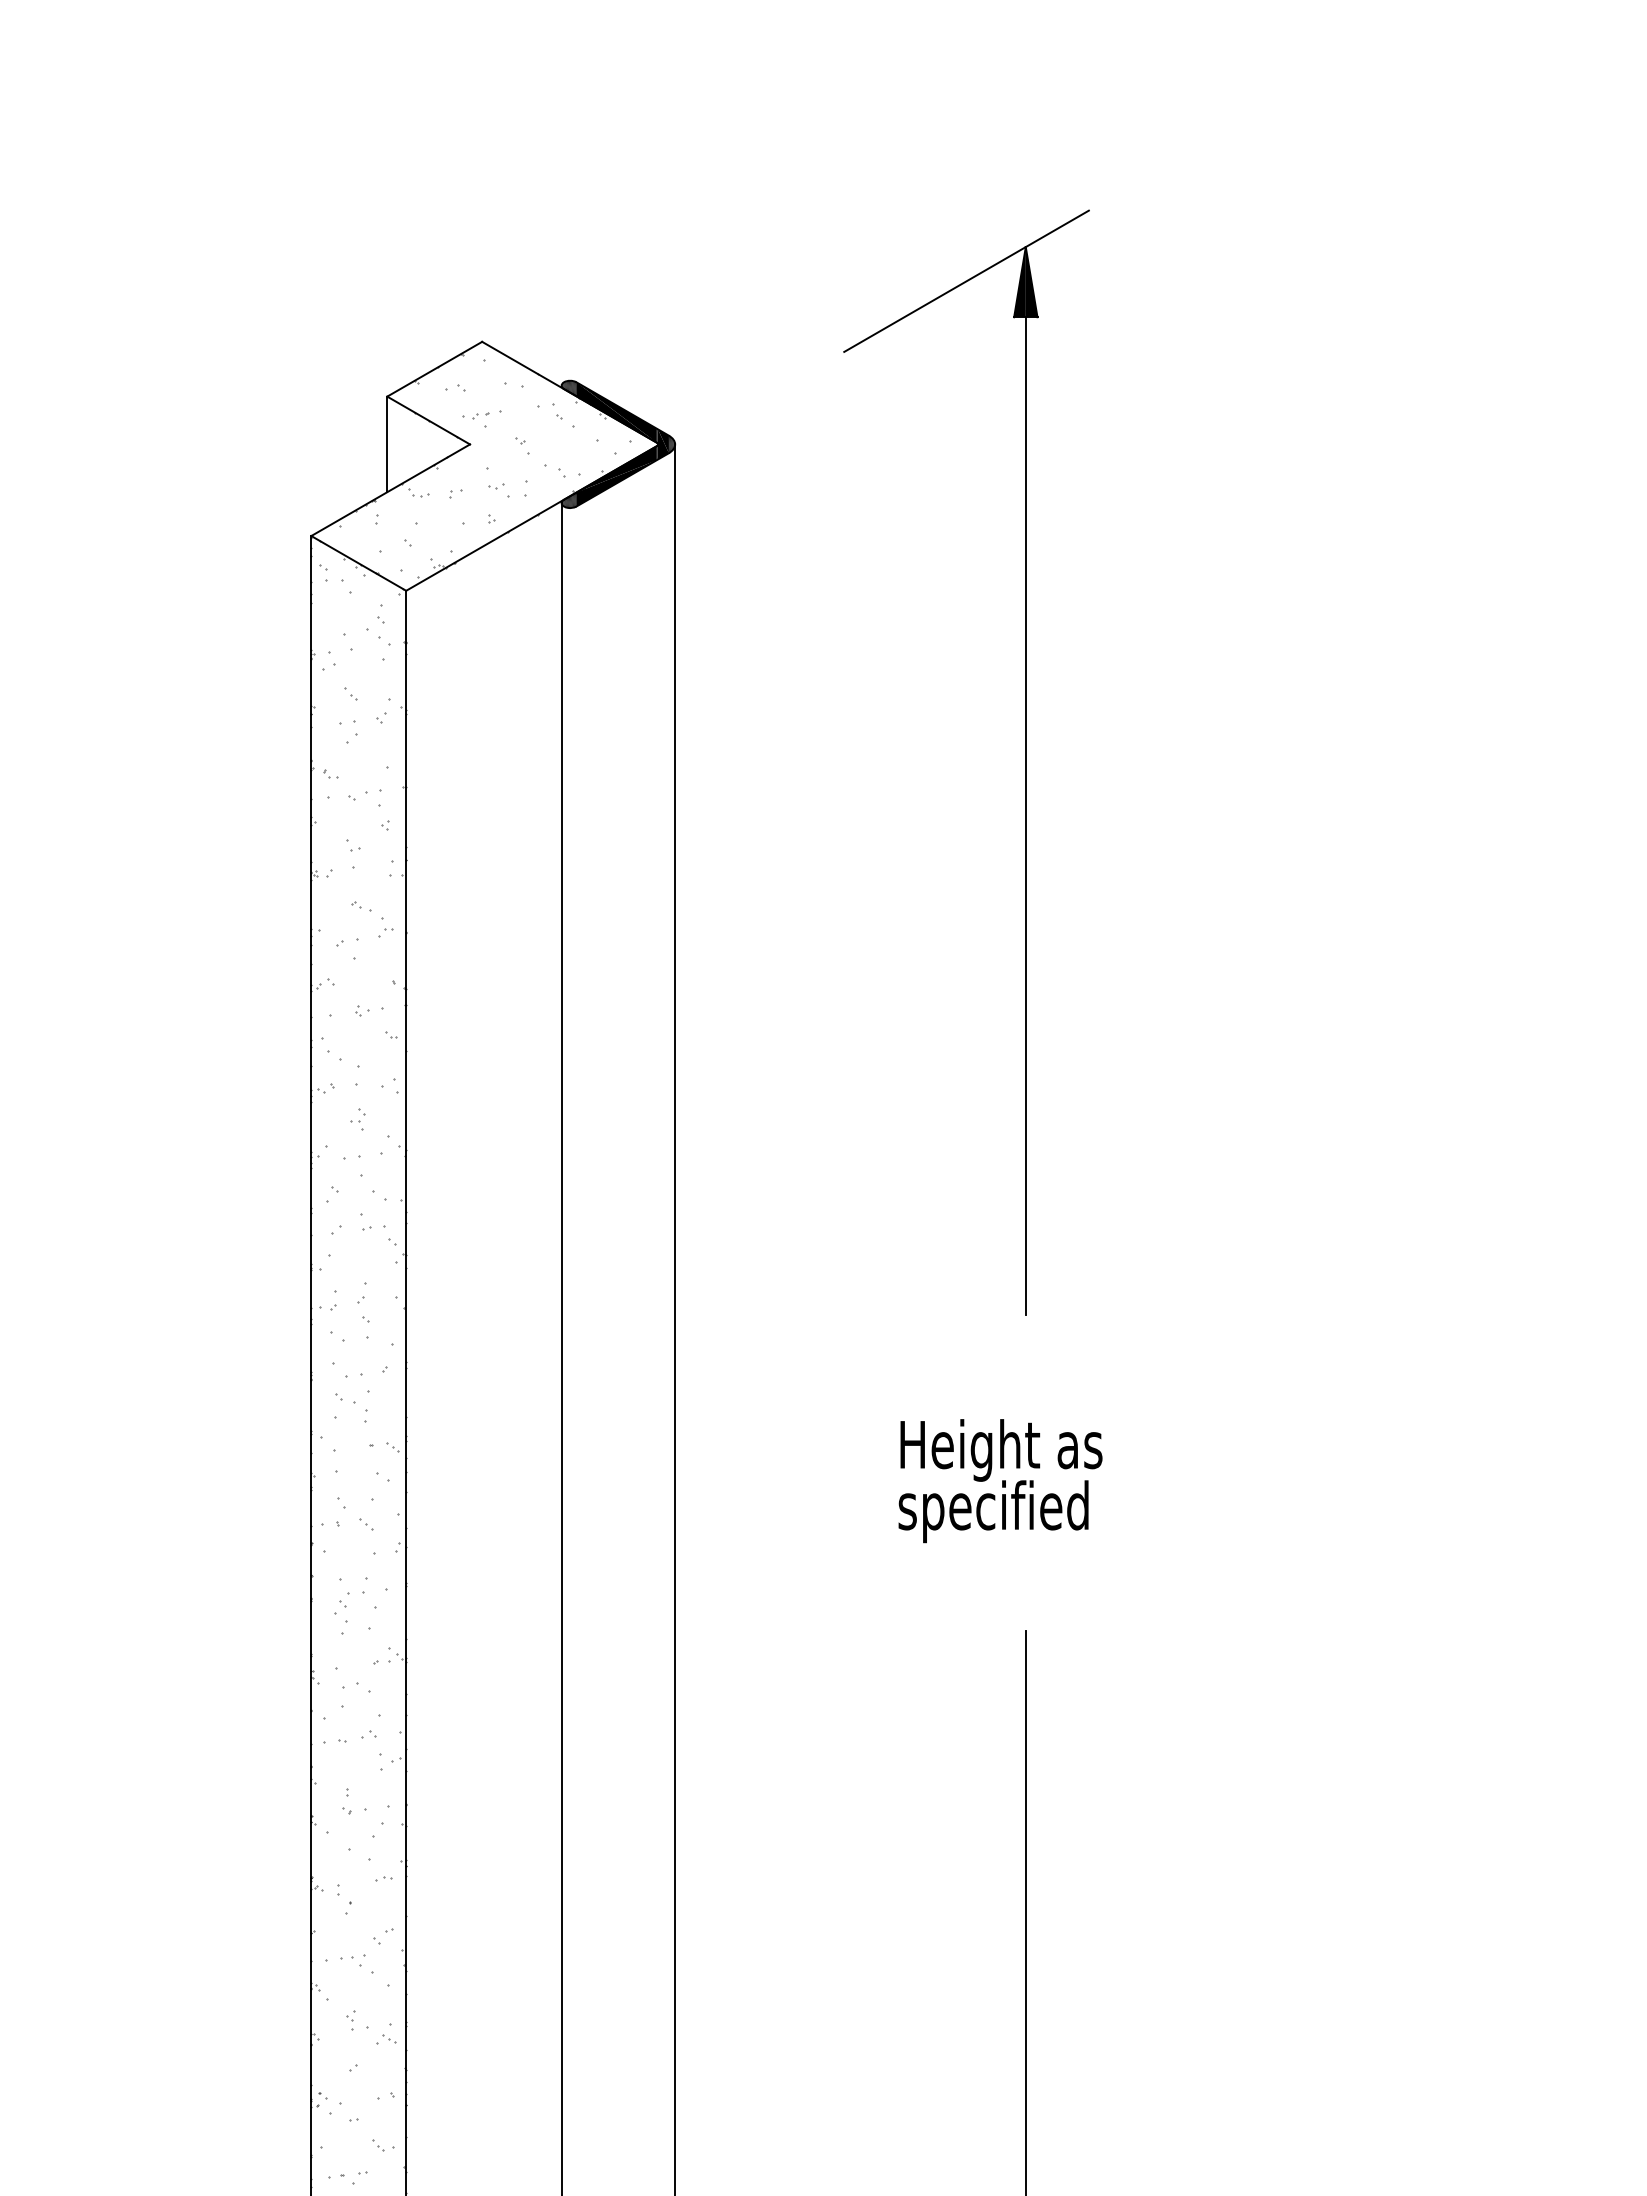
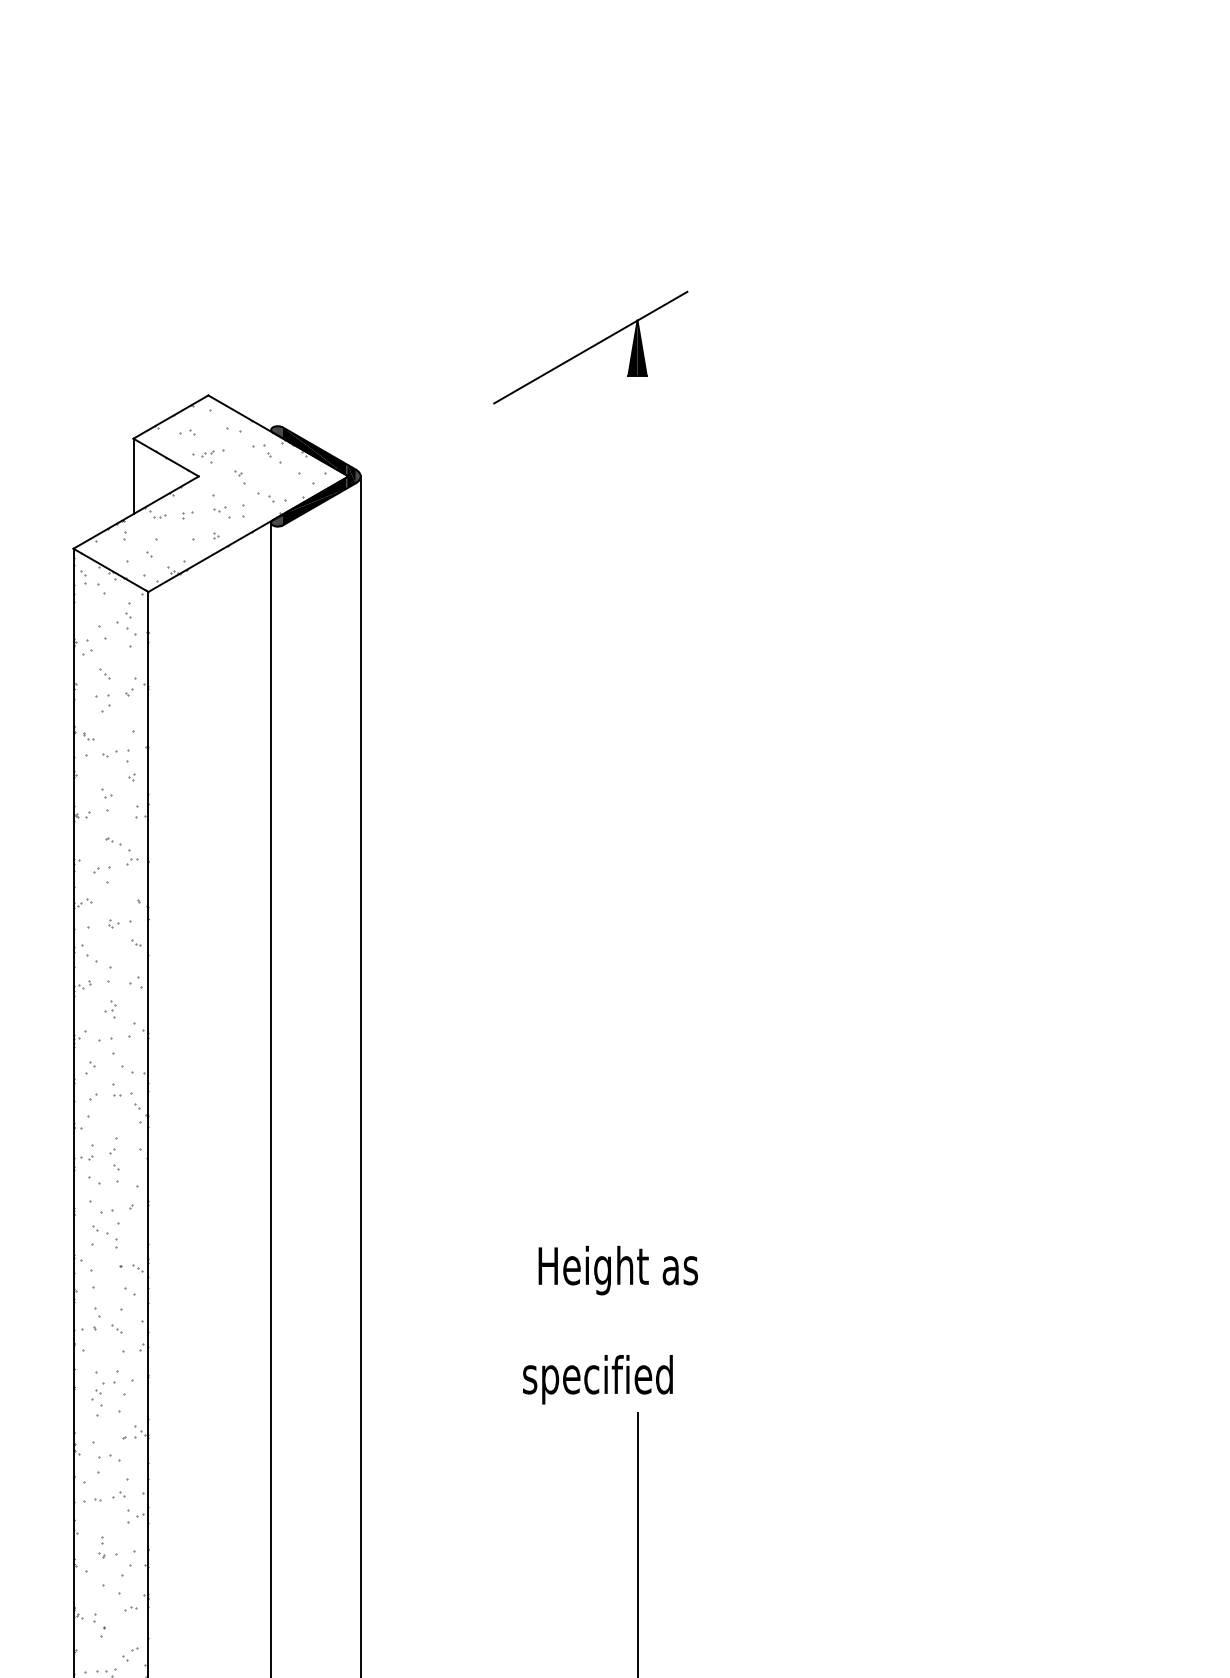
line: (1025, 816) -> (637, 770), removed
text: (993, 1511) -> (597, 1379), moved

